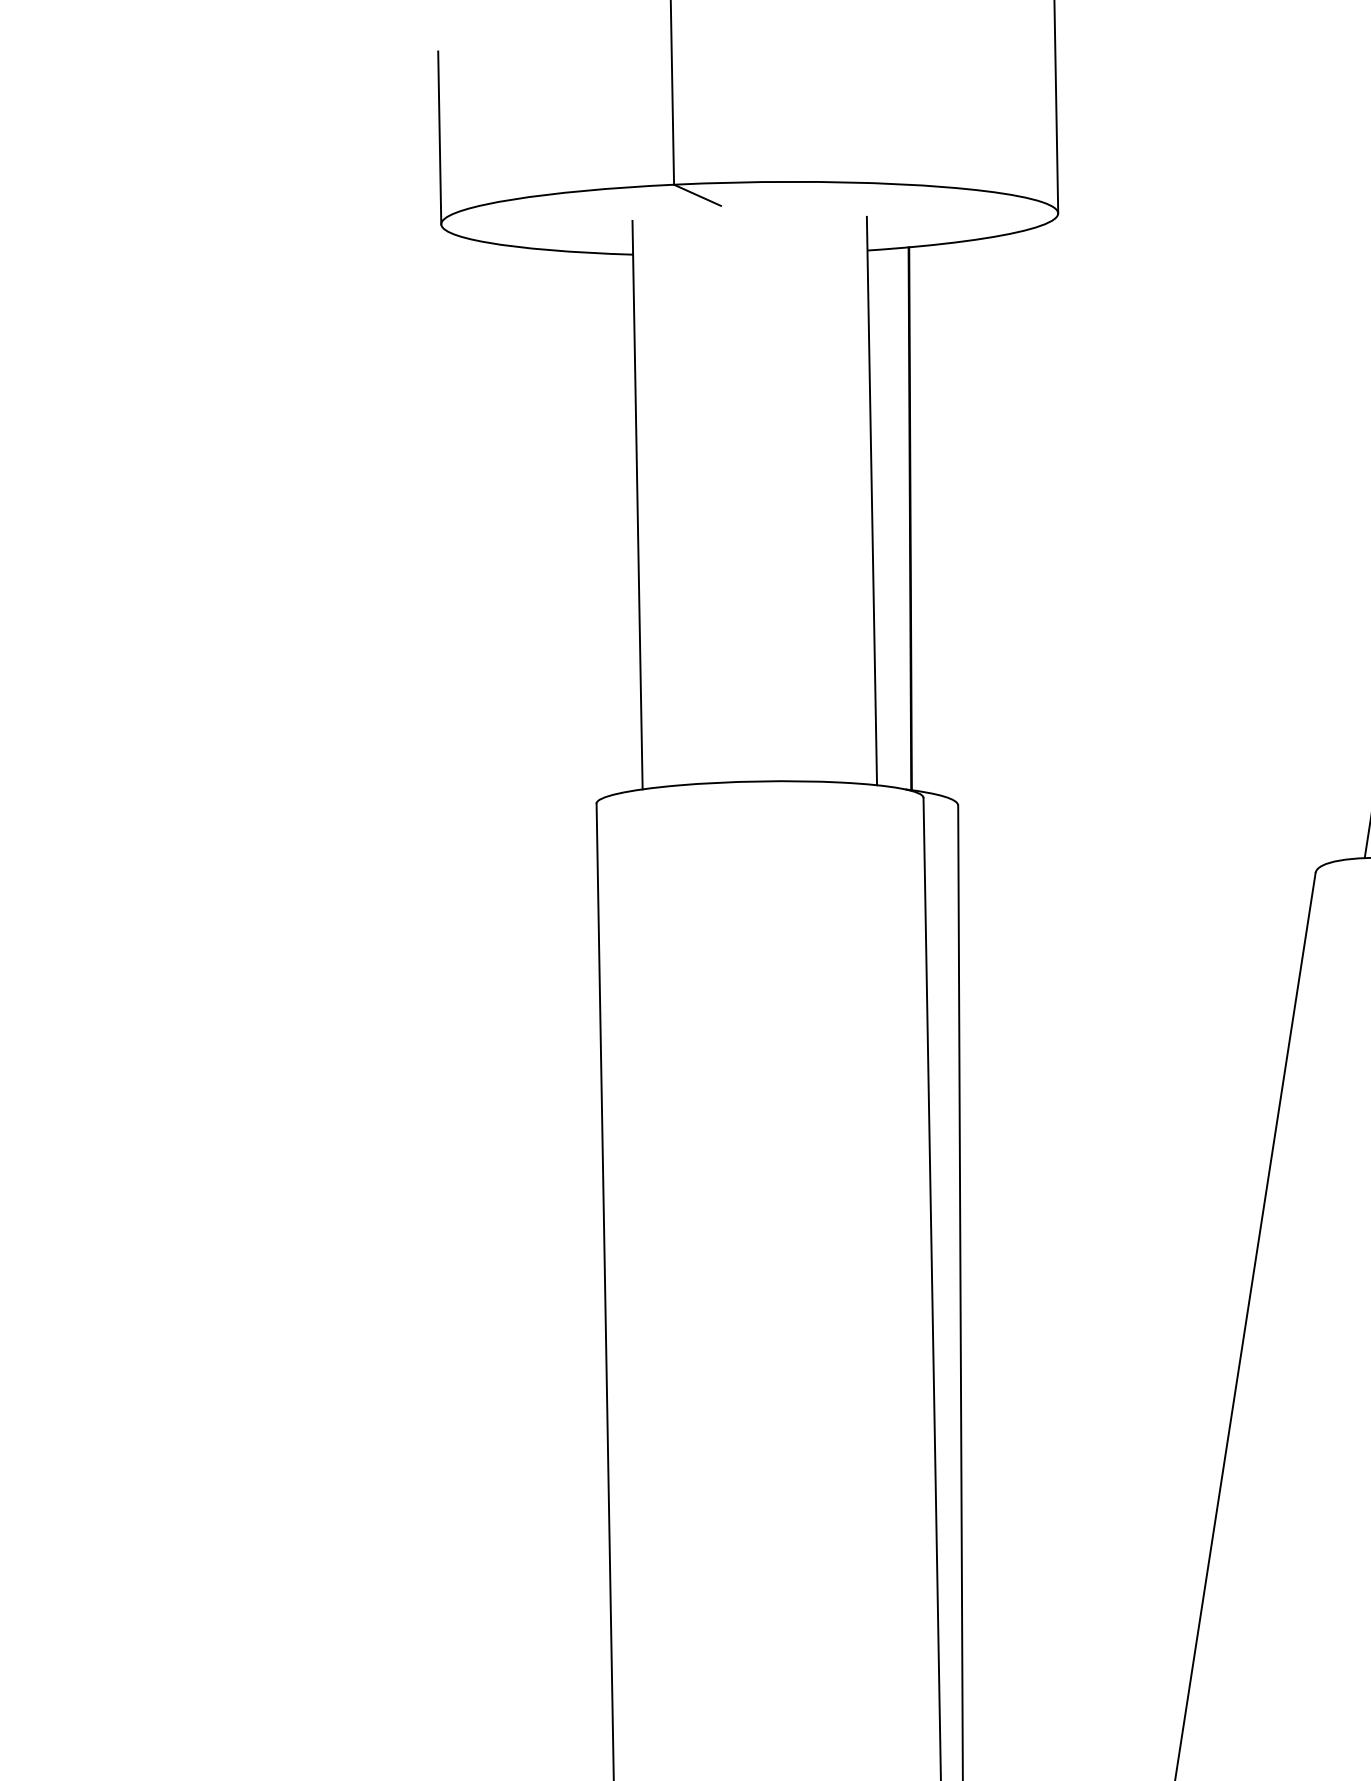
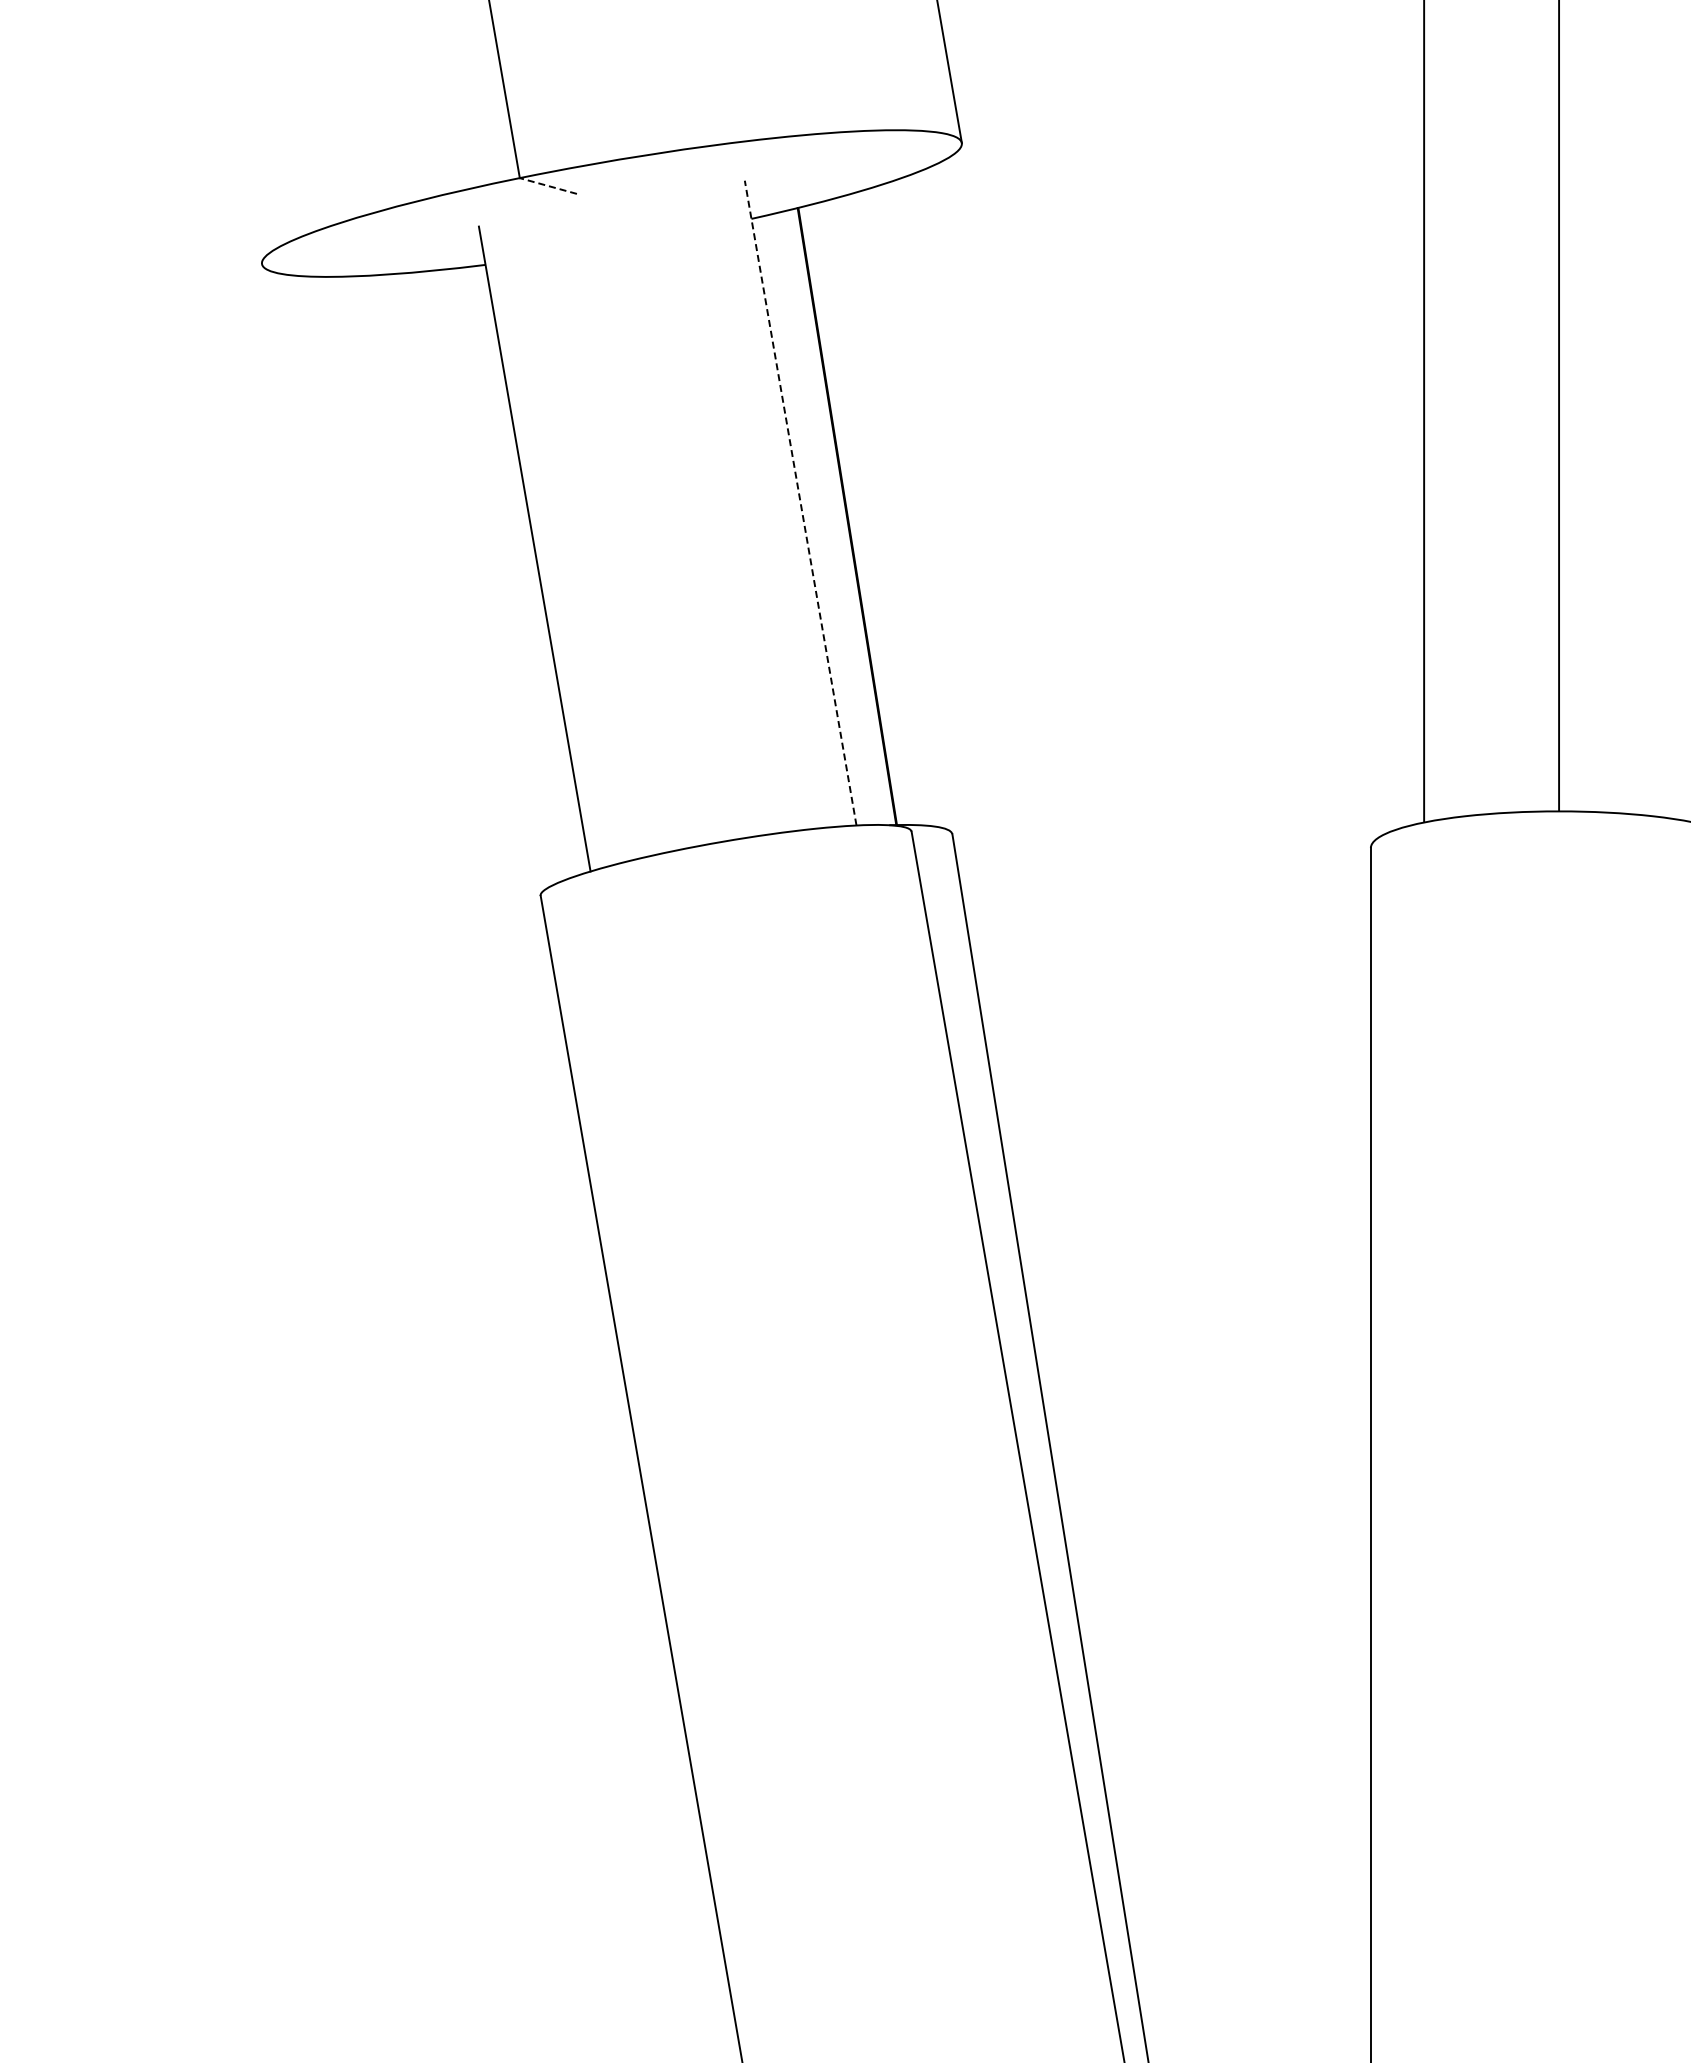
line: (440, 138) -> (245, 166), removed
line: (697, 195) -> (548, 186), solid -> dashed
line: (871, 500) -> (800, 502), solid -> dashed

